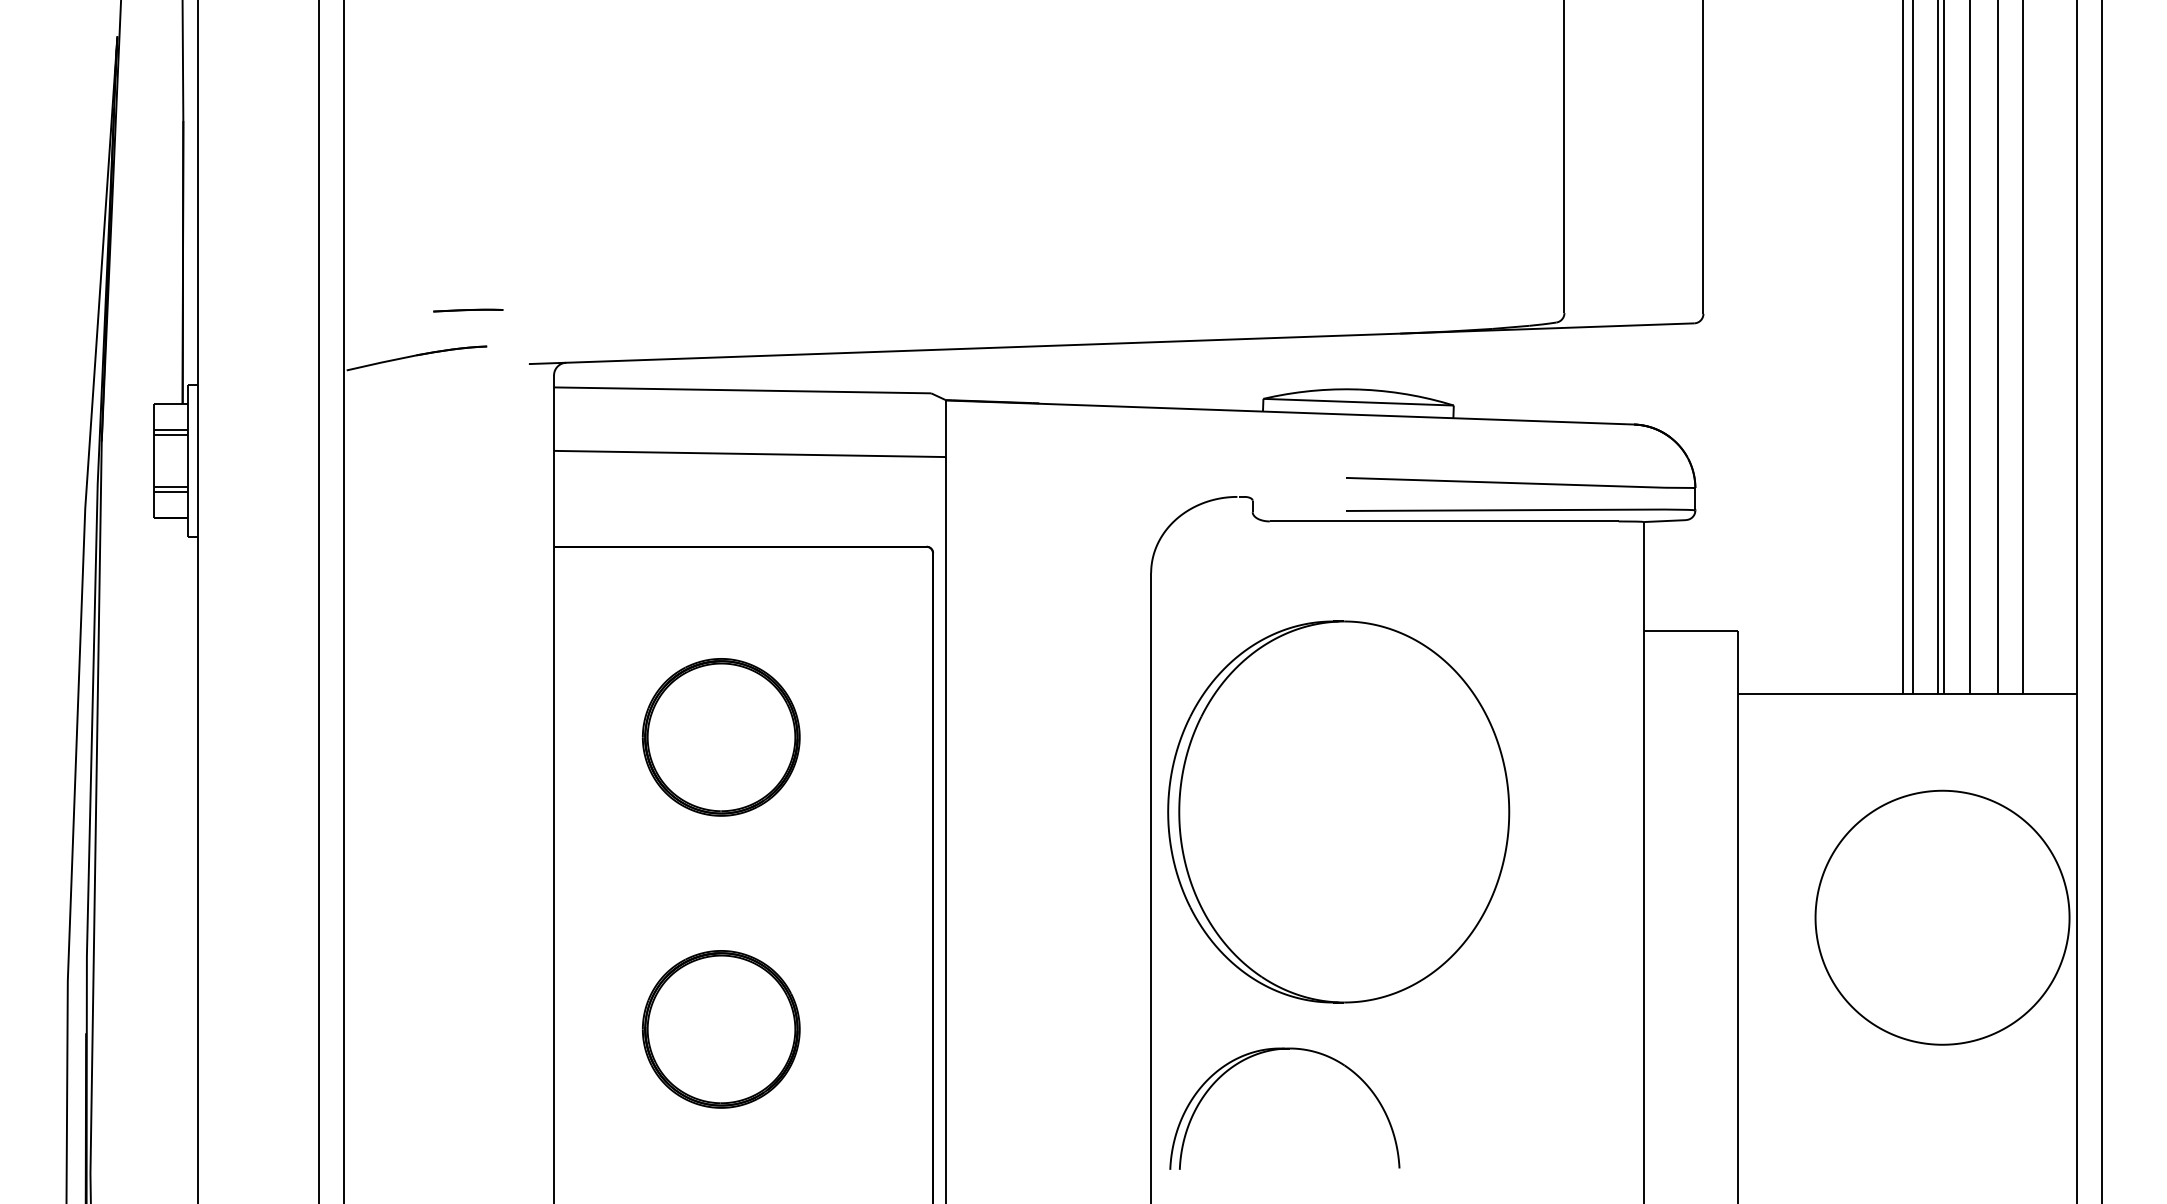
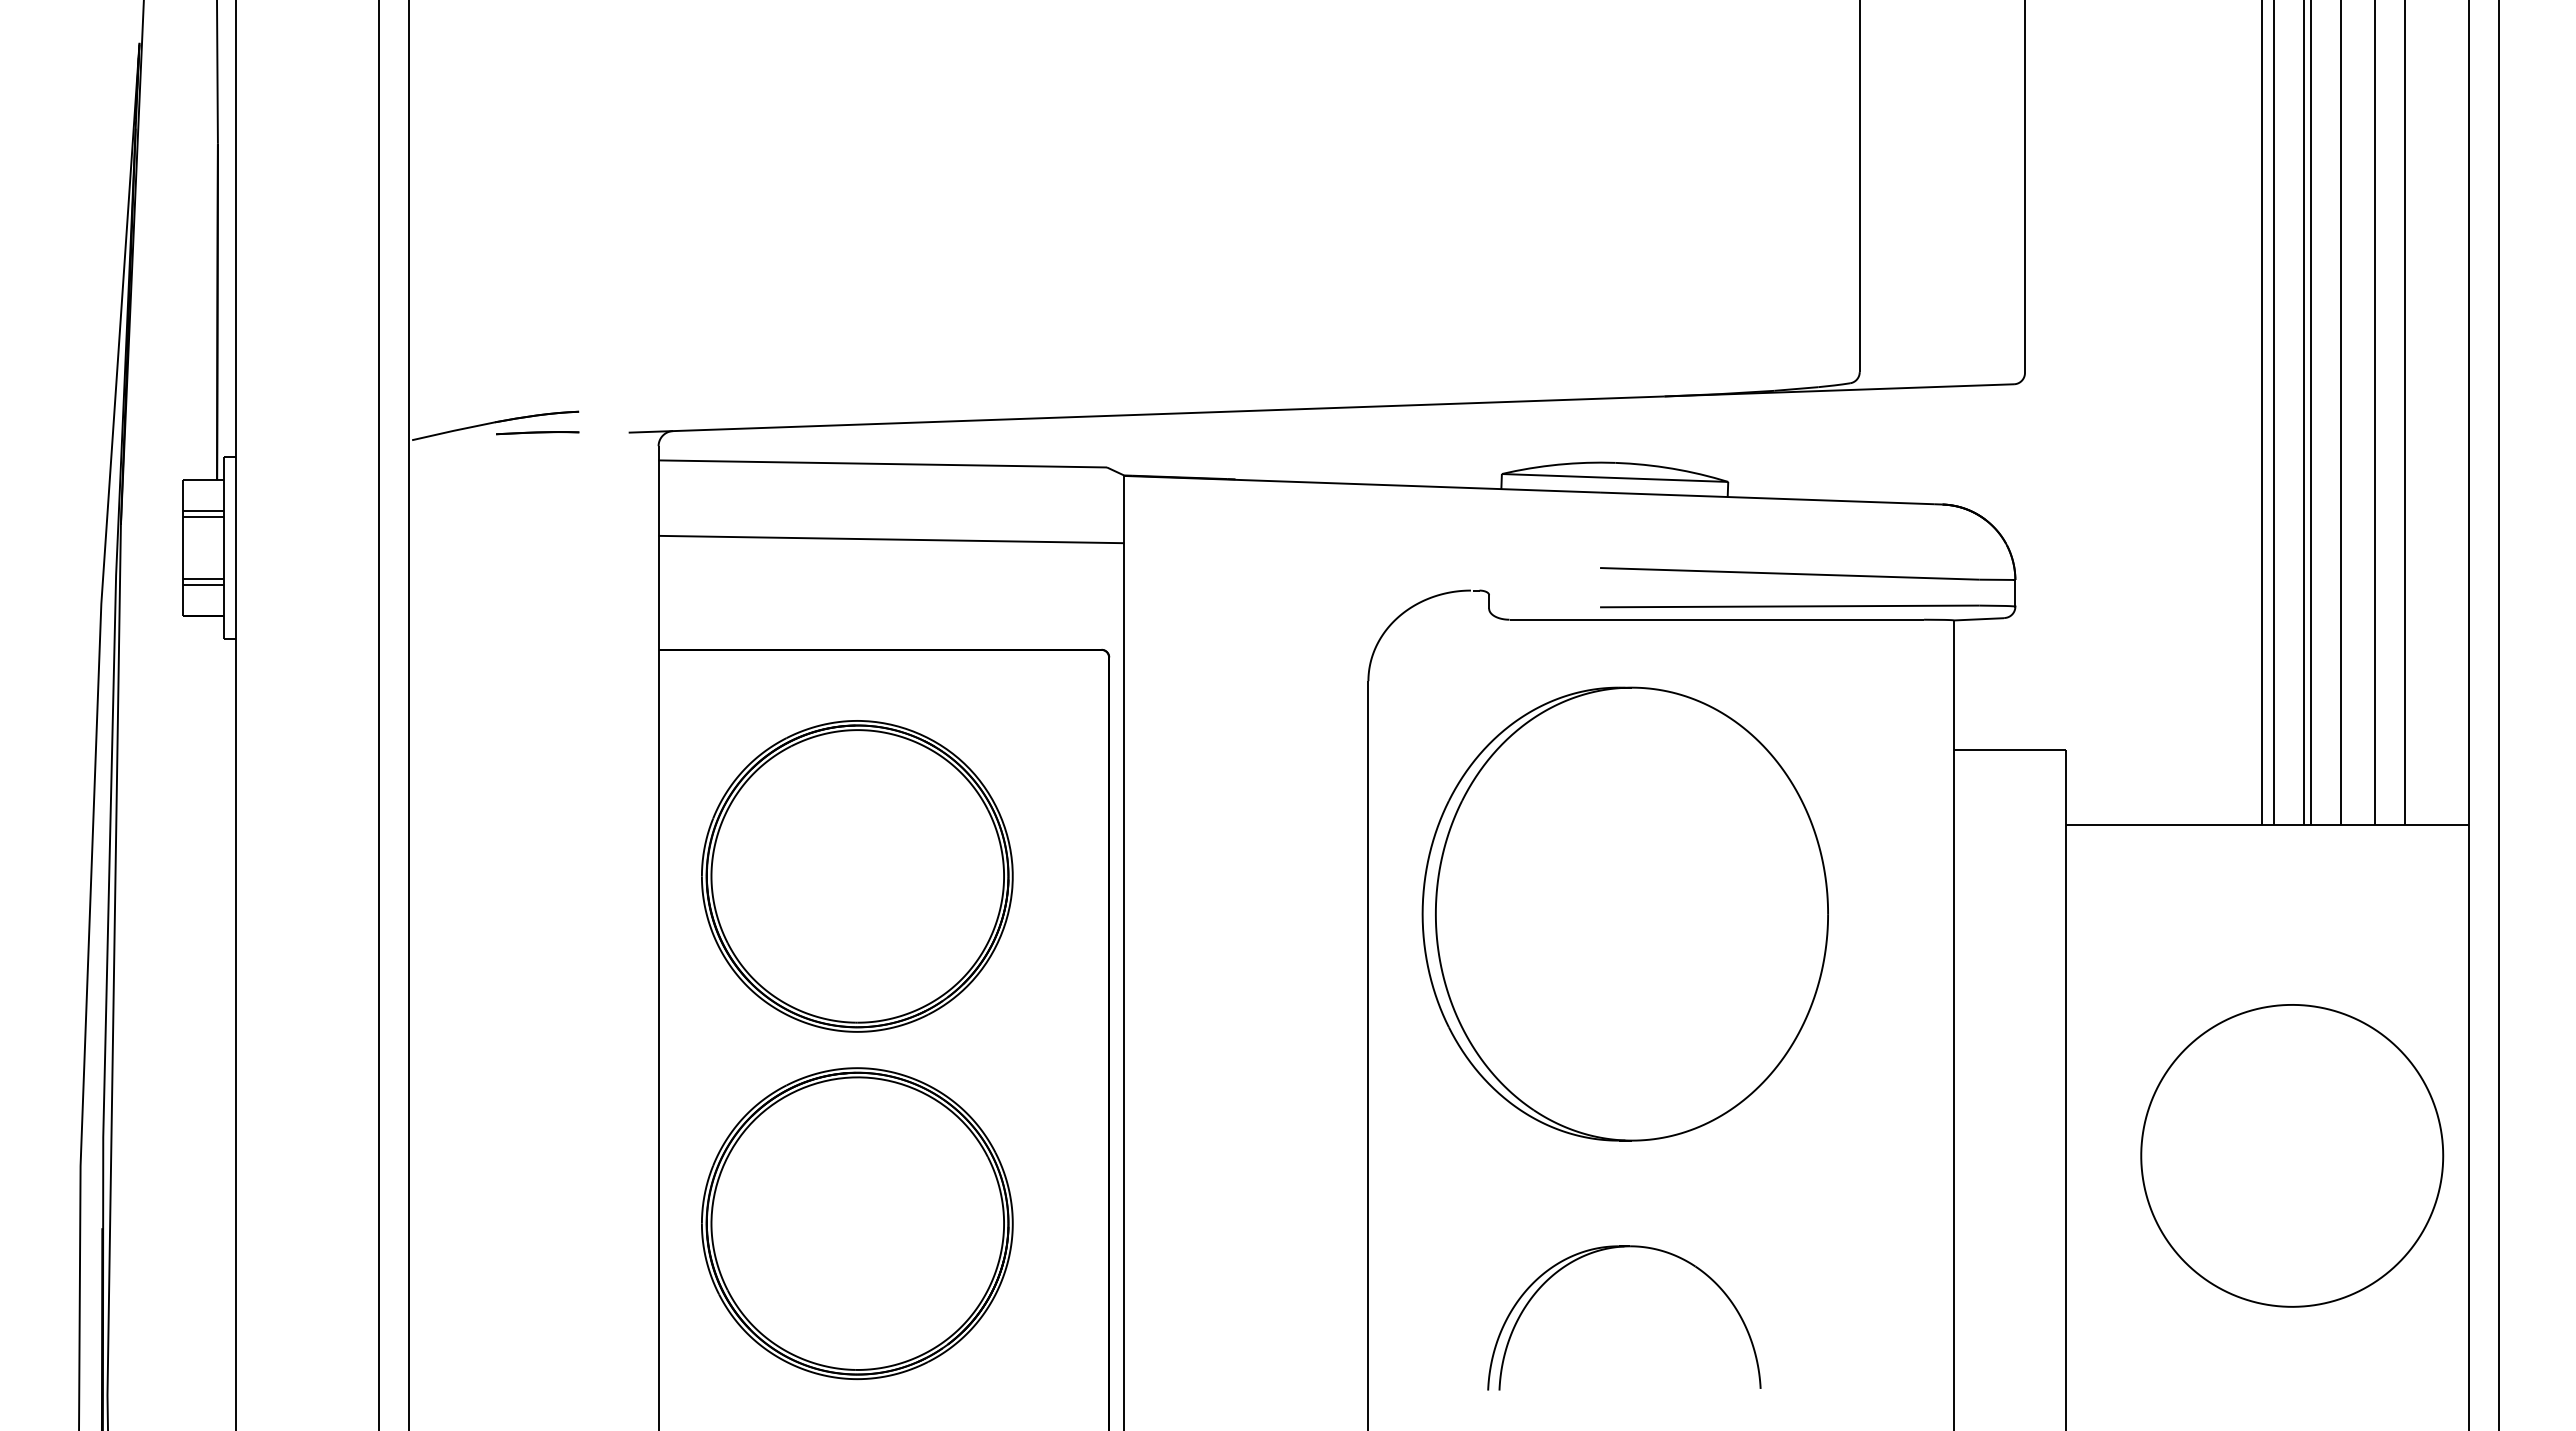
line: (468, 310) -> (537, 433), moved
part: (721, 737) -> (857, 876), size x1.67
part: (1337, 811) -> (1624, 913), moved
part: (1942, 917) -> (2292, 1155), moved
part: (721, 1029) -> (857, 1223), size x1.67
part: (1277, 1050) -> (1615, 1248), moved

